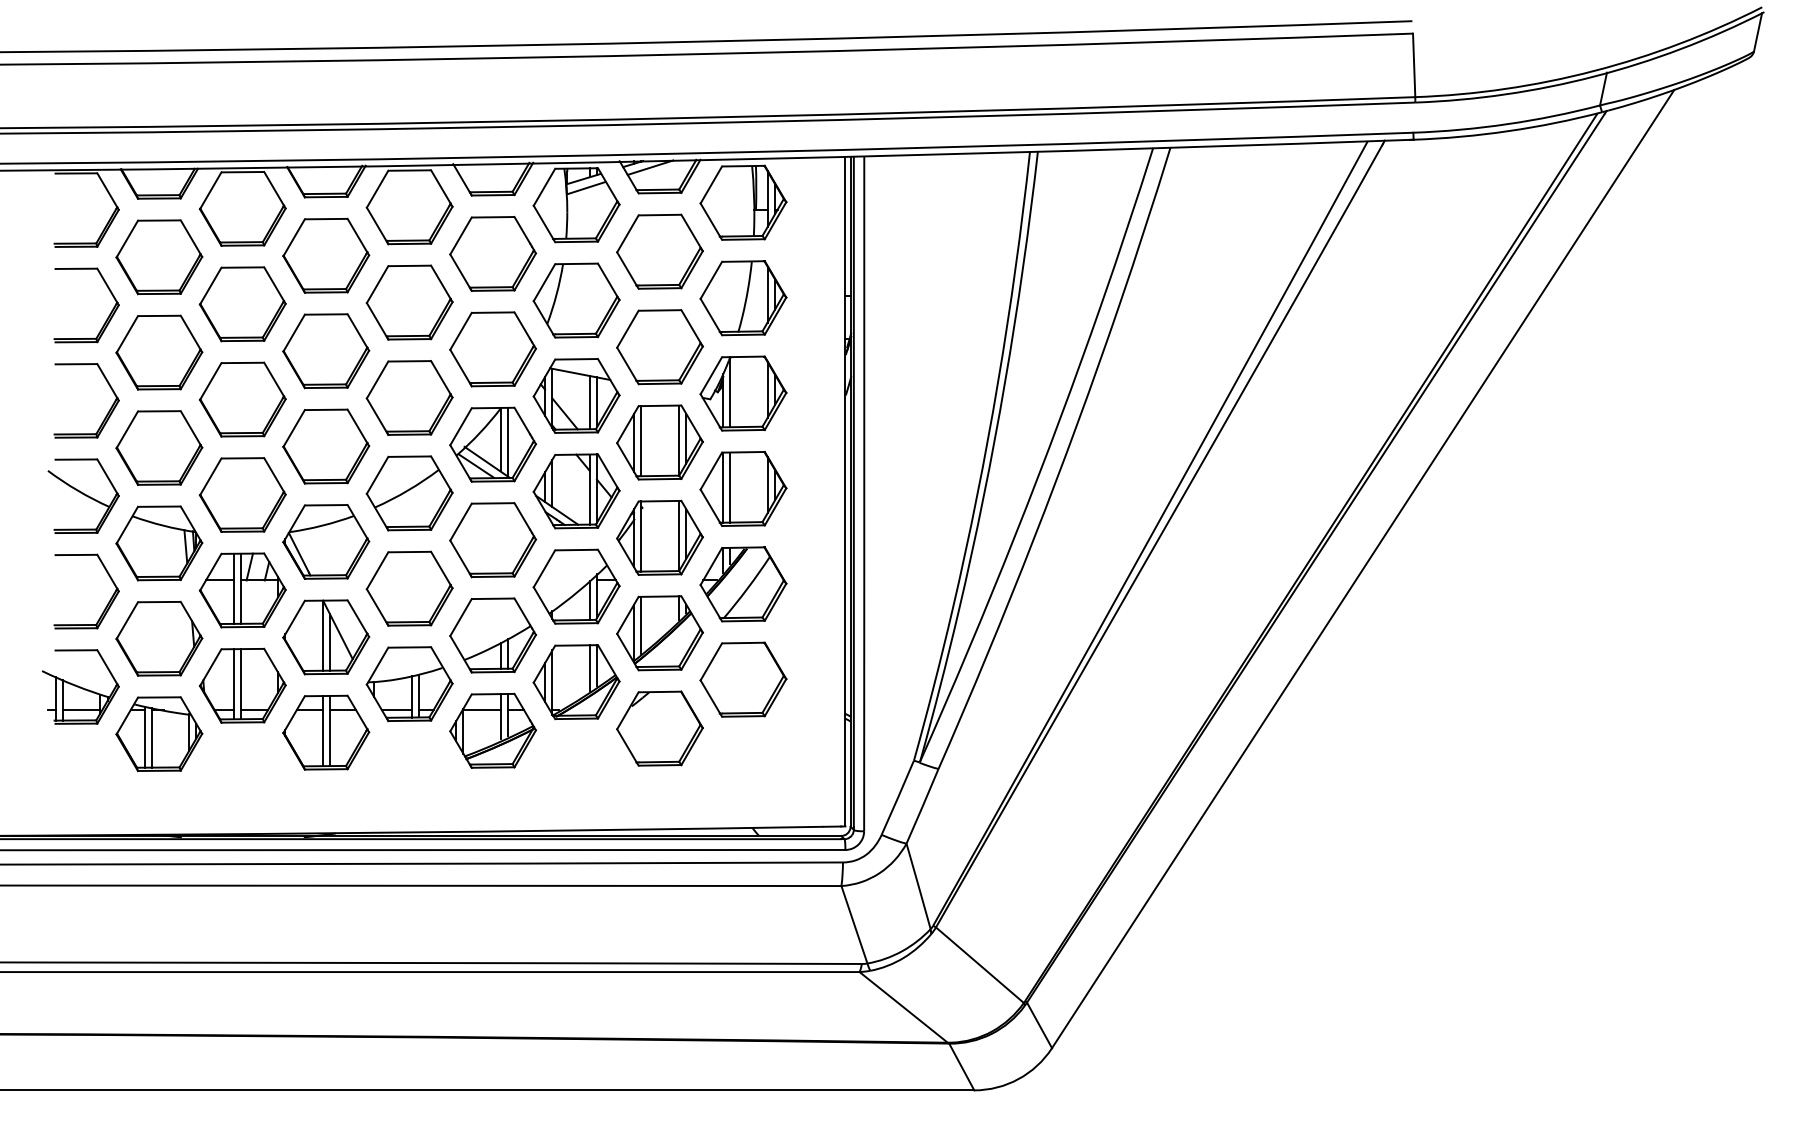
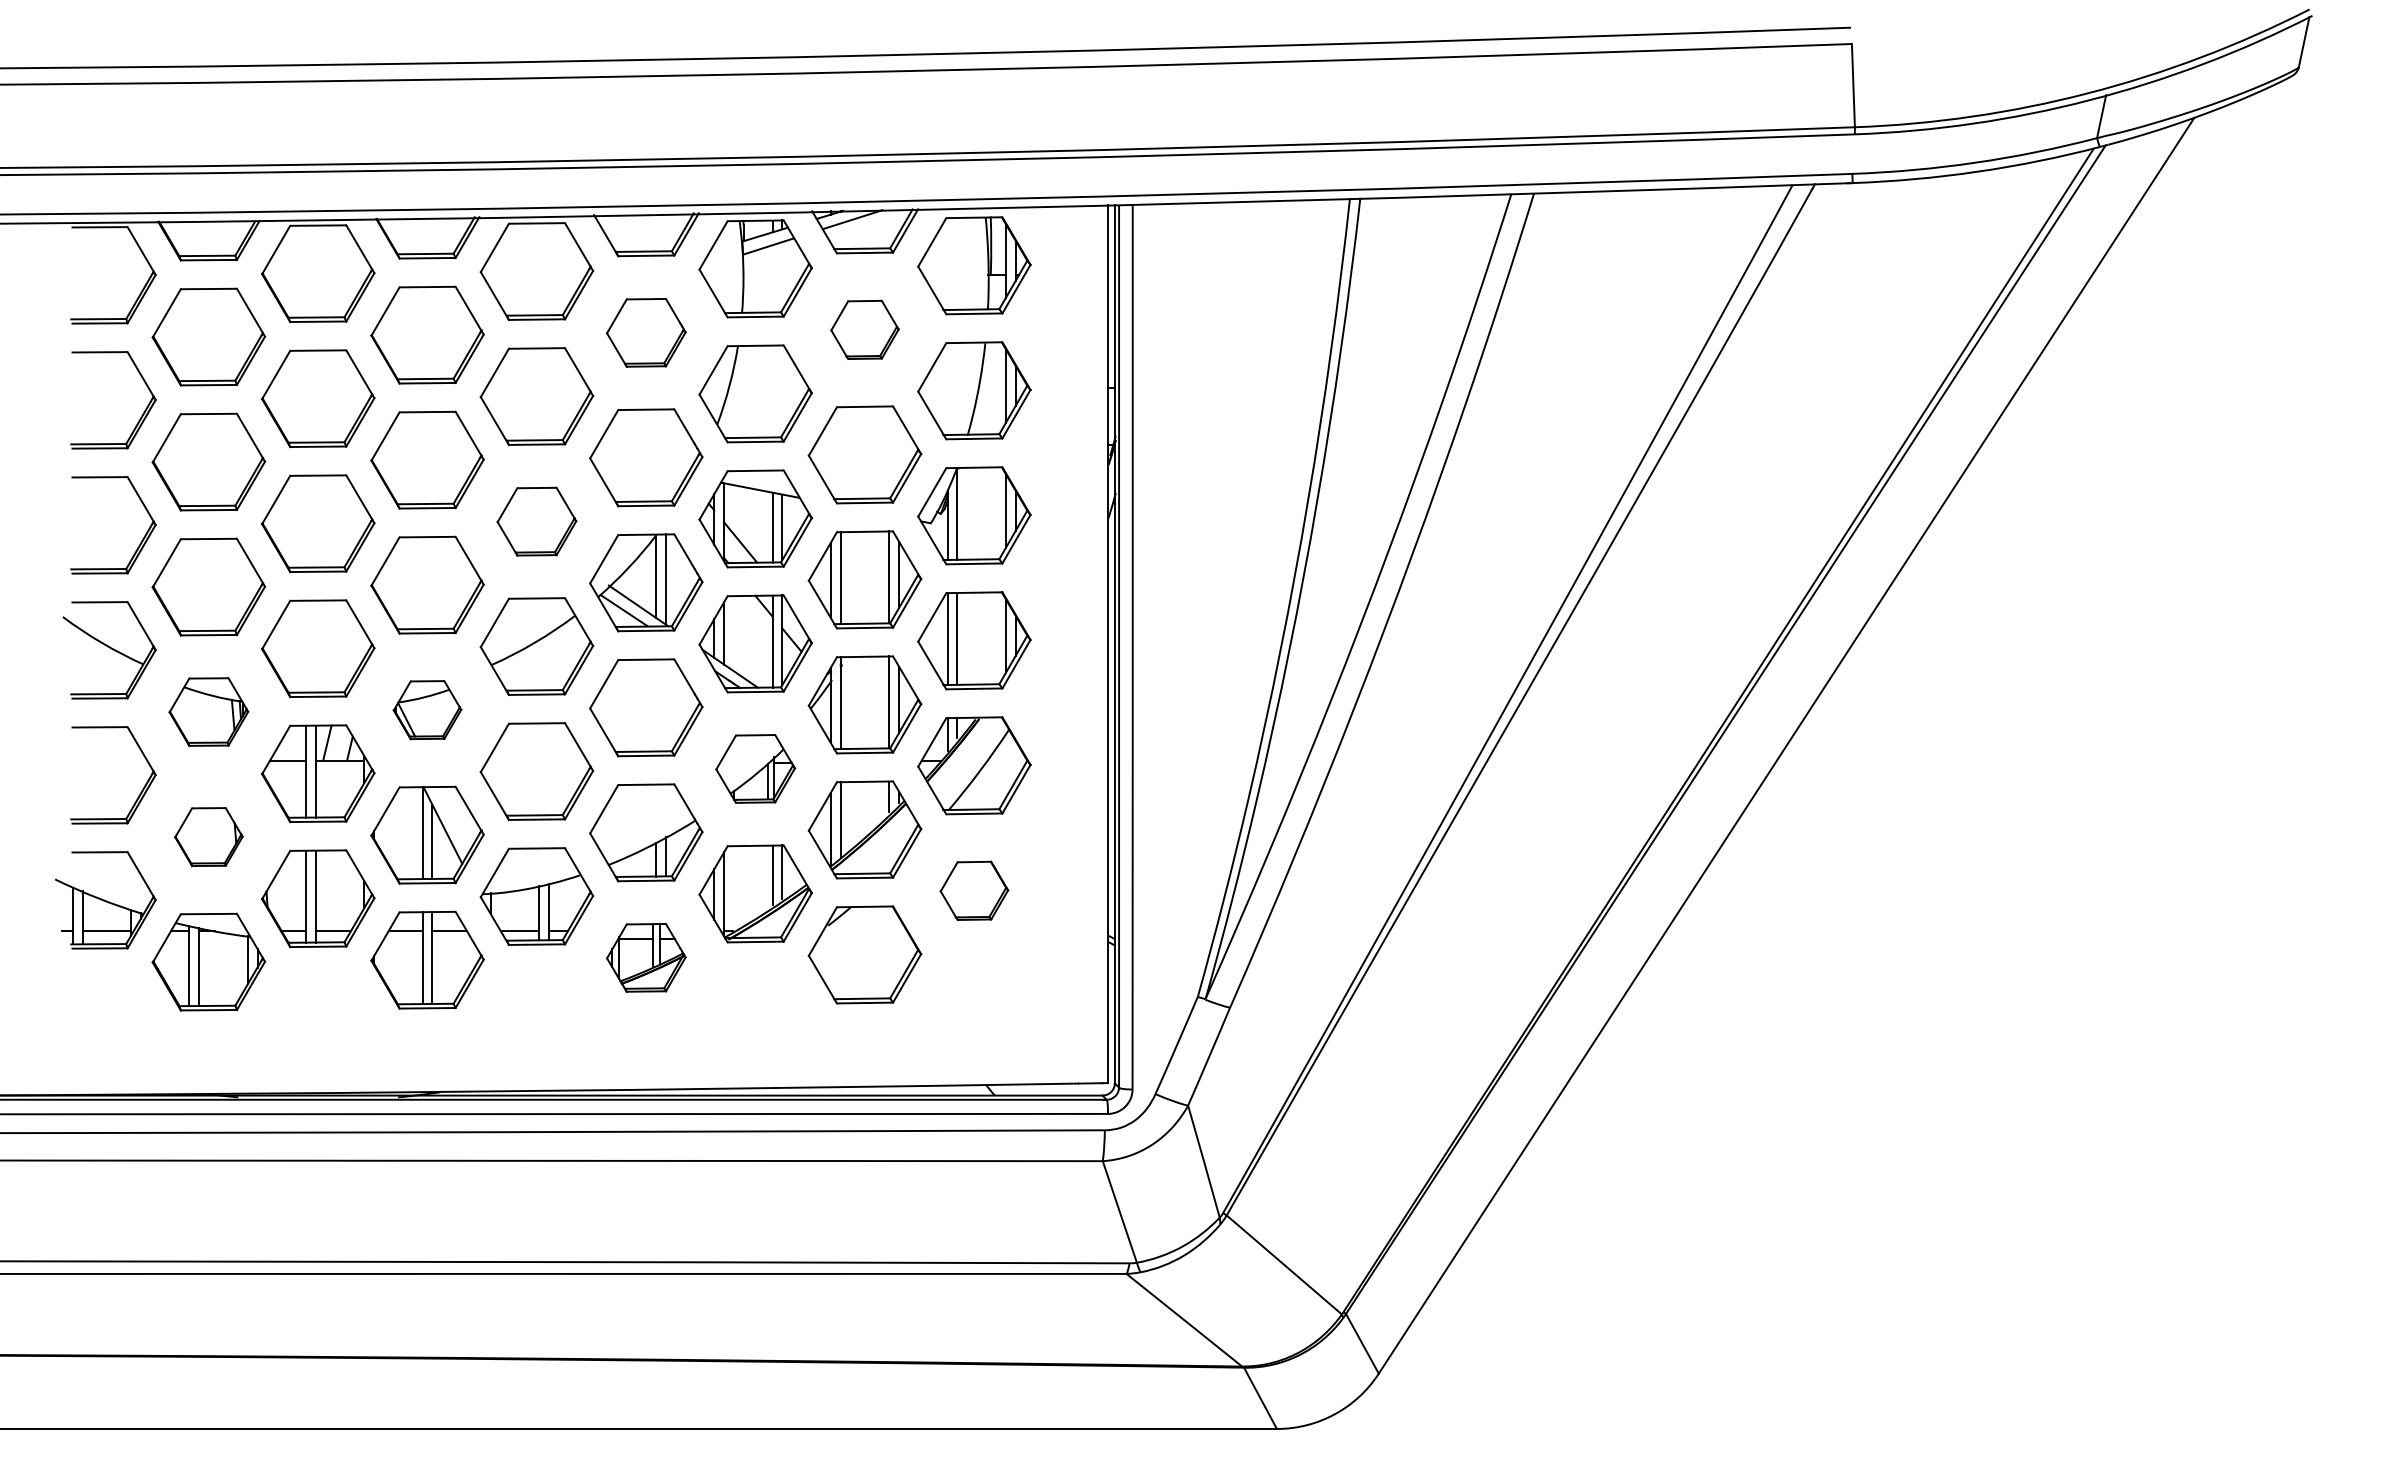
part: (659, 251) -> (864, 329), size x0.6
part: (493, 253) -> (646, 332), size x0.7
part: (409, 397) -> (536, 521), size x0.7
part: (326, 541) -> (427, 709), size x0.6
part: (159, 542) -> (208, 711), size x0.7
part: (576, 586) -> (755, 768), size x0.7
part: (159, 638) -> (208, 836), size x0.6
part: (743, 679) -> (974, 890), size x0.6
part: (493, 730) -> (646, 957), size x0.7

